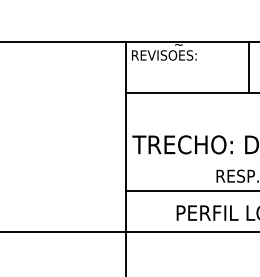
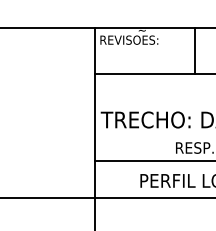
line: (249, 67) -> (194, 50), moved

